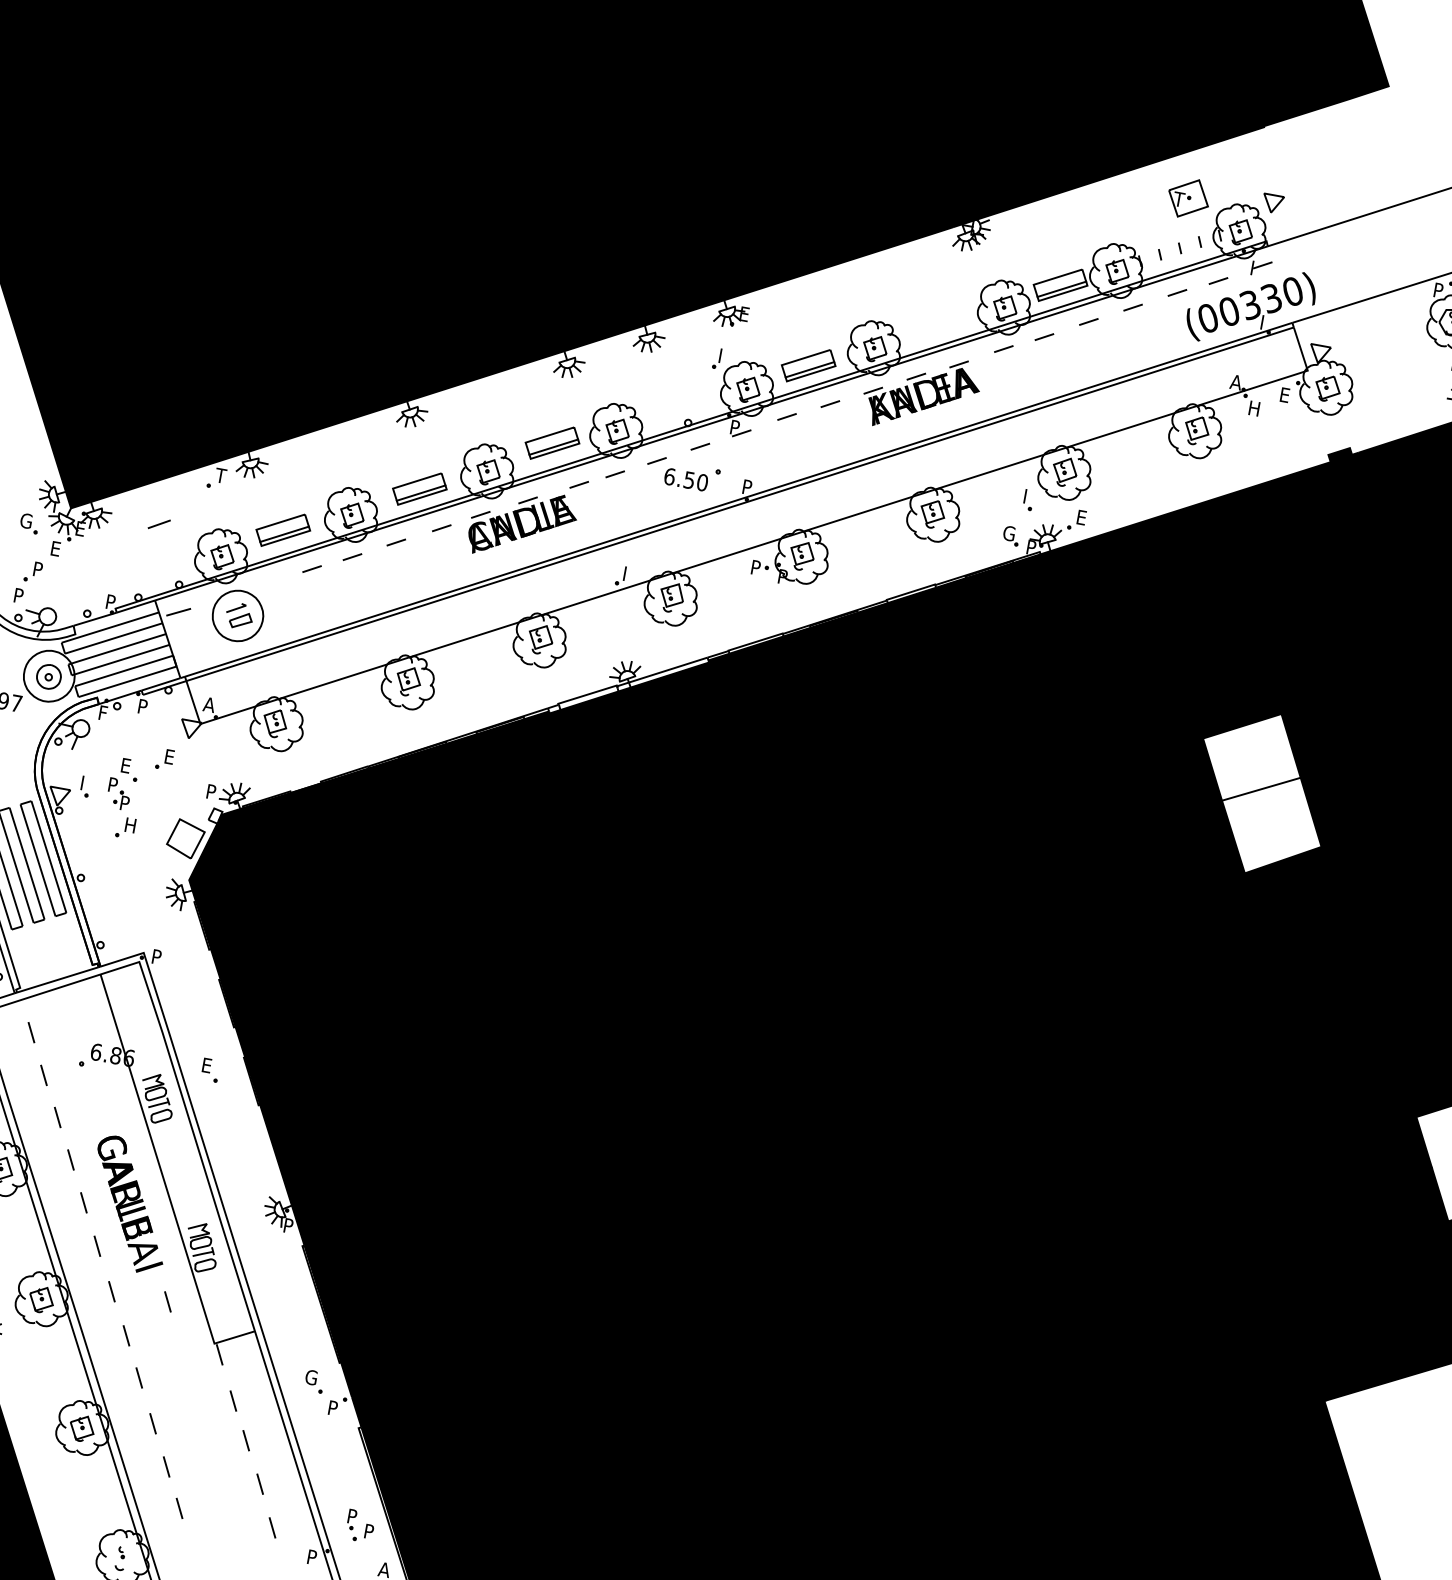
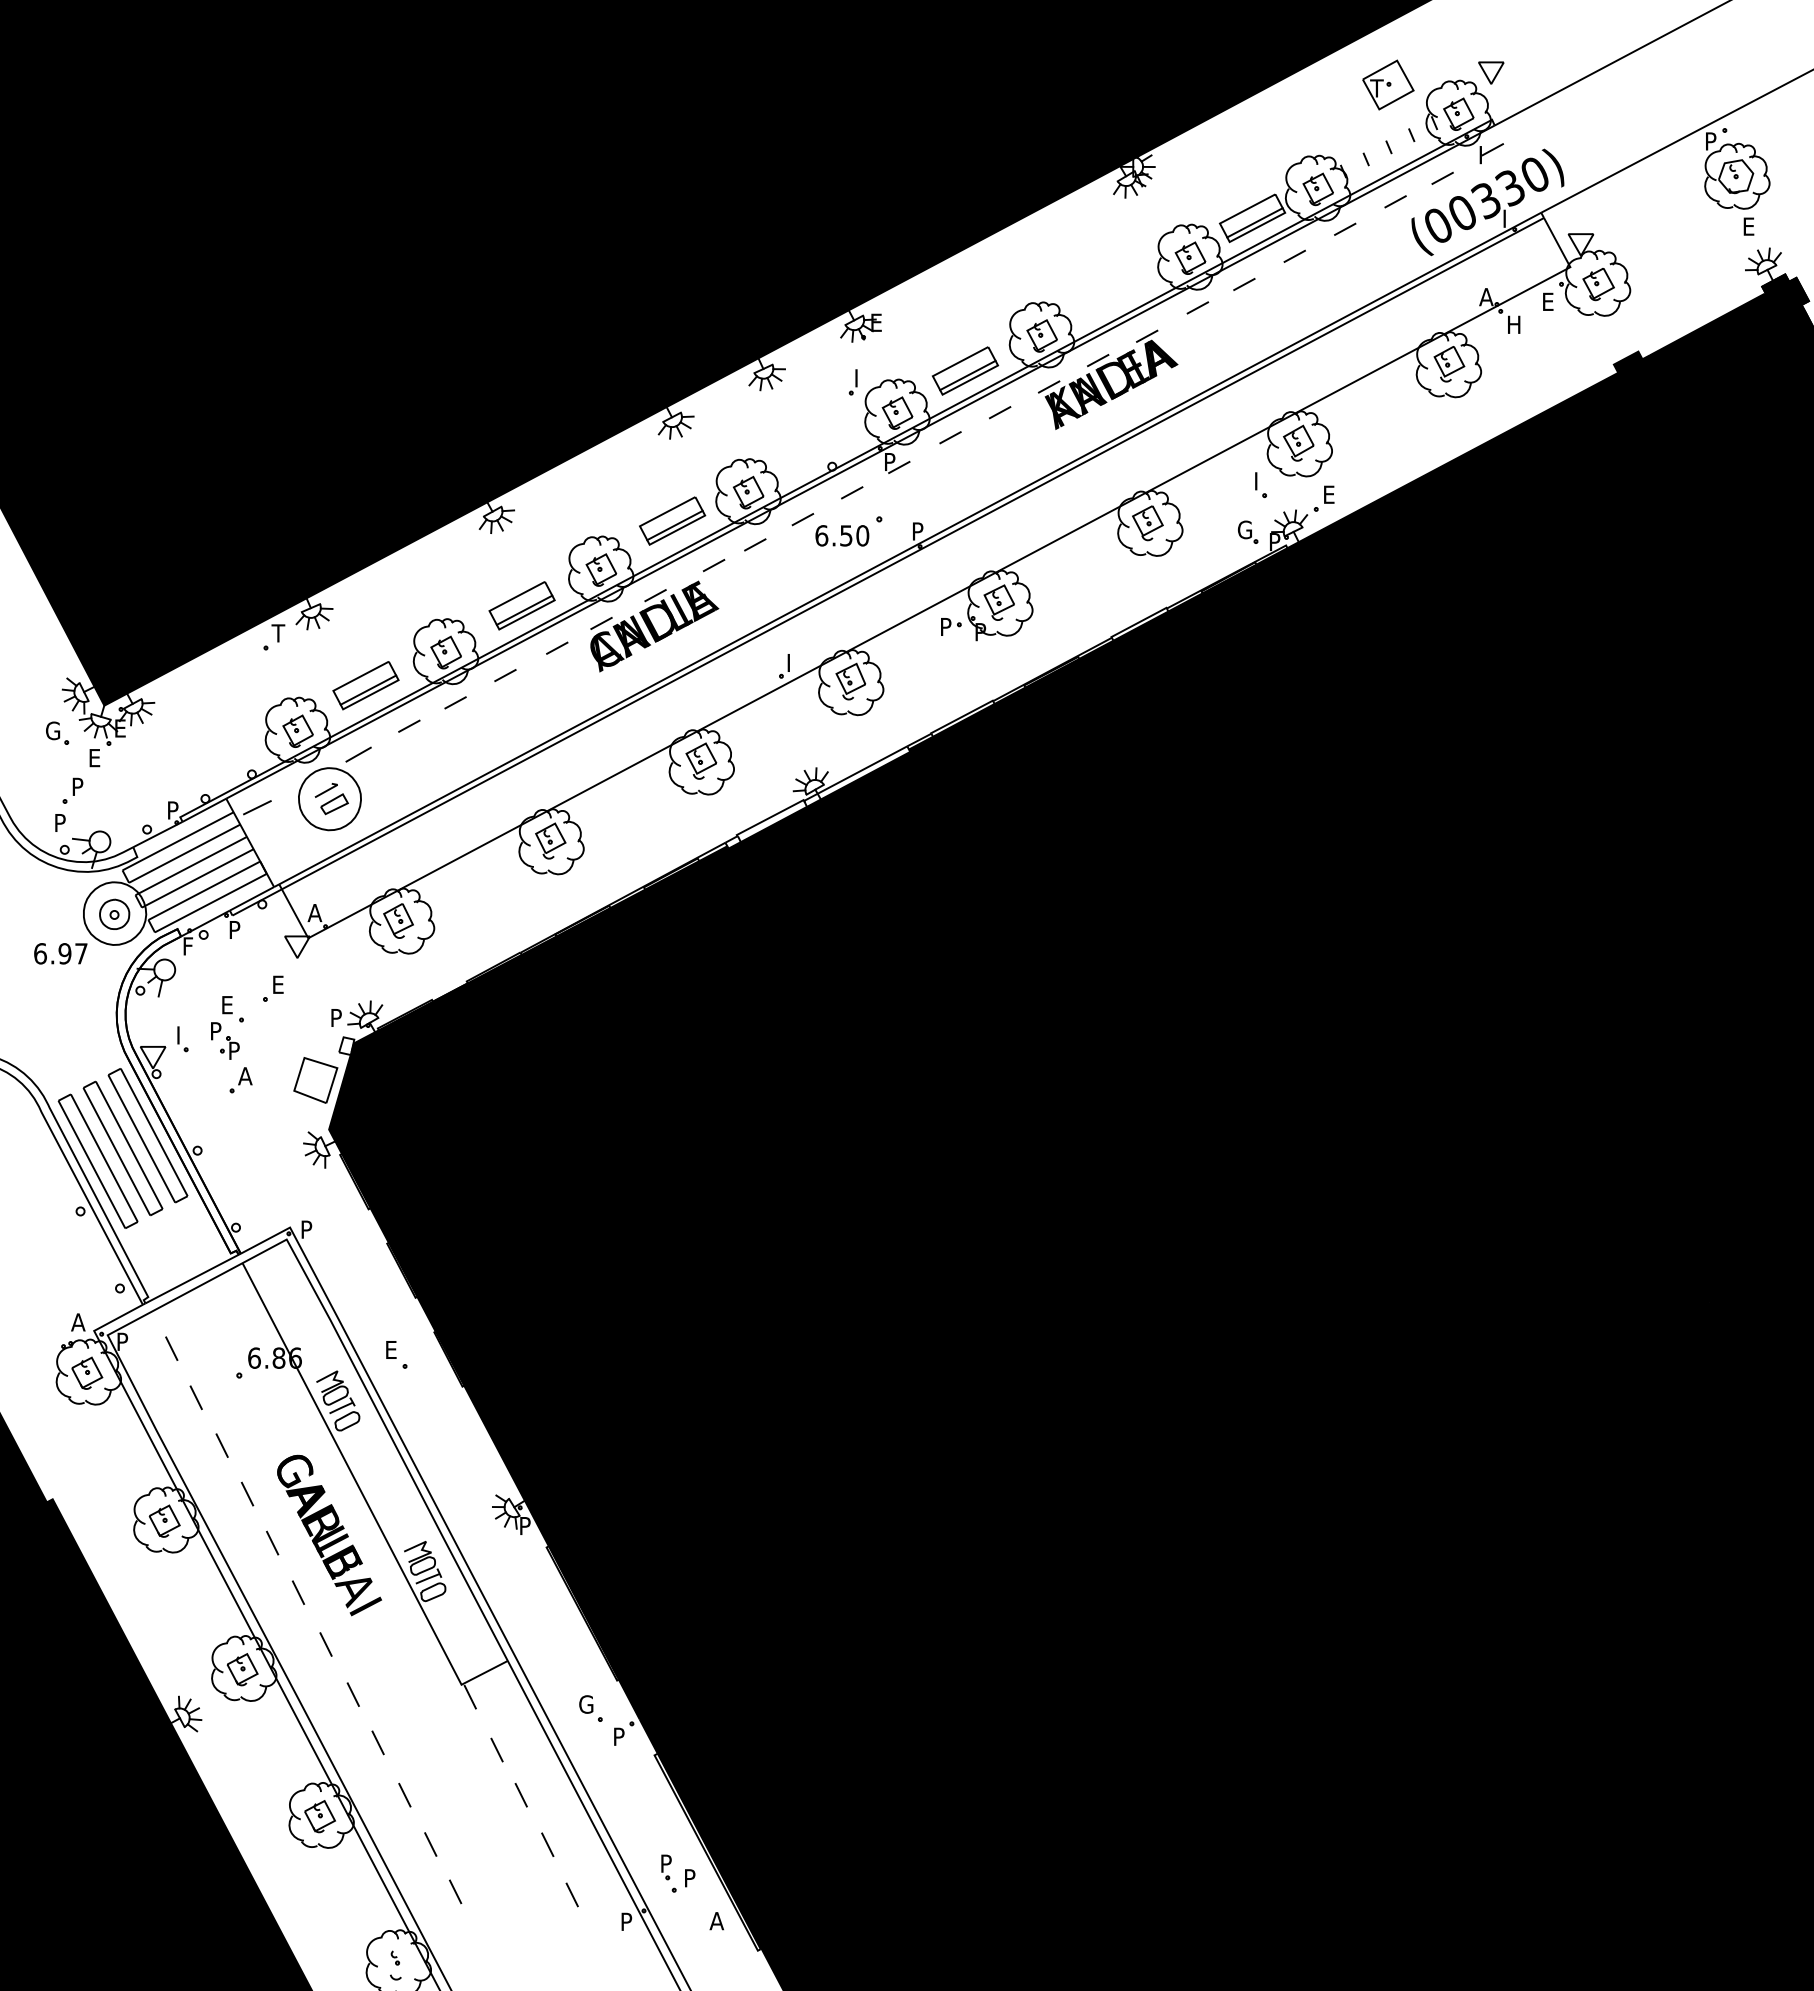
line: (159, 524) -> (358, 754), moved
fill: (1261, 793) -> (1607, 788), added
text: (130, 825) -> (245, 1076), H -> A
line: (167, 1301) -> (395, 1644), removed

